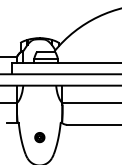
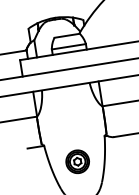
part: (39, 137) -> (77, 161), size x1.67

